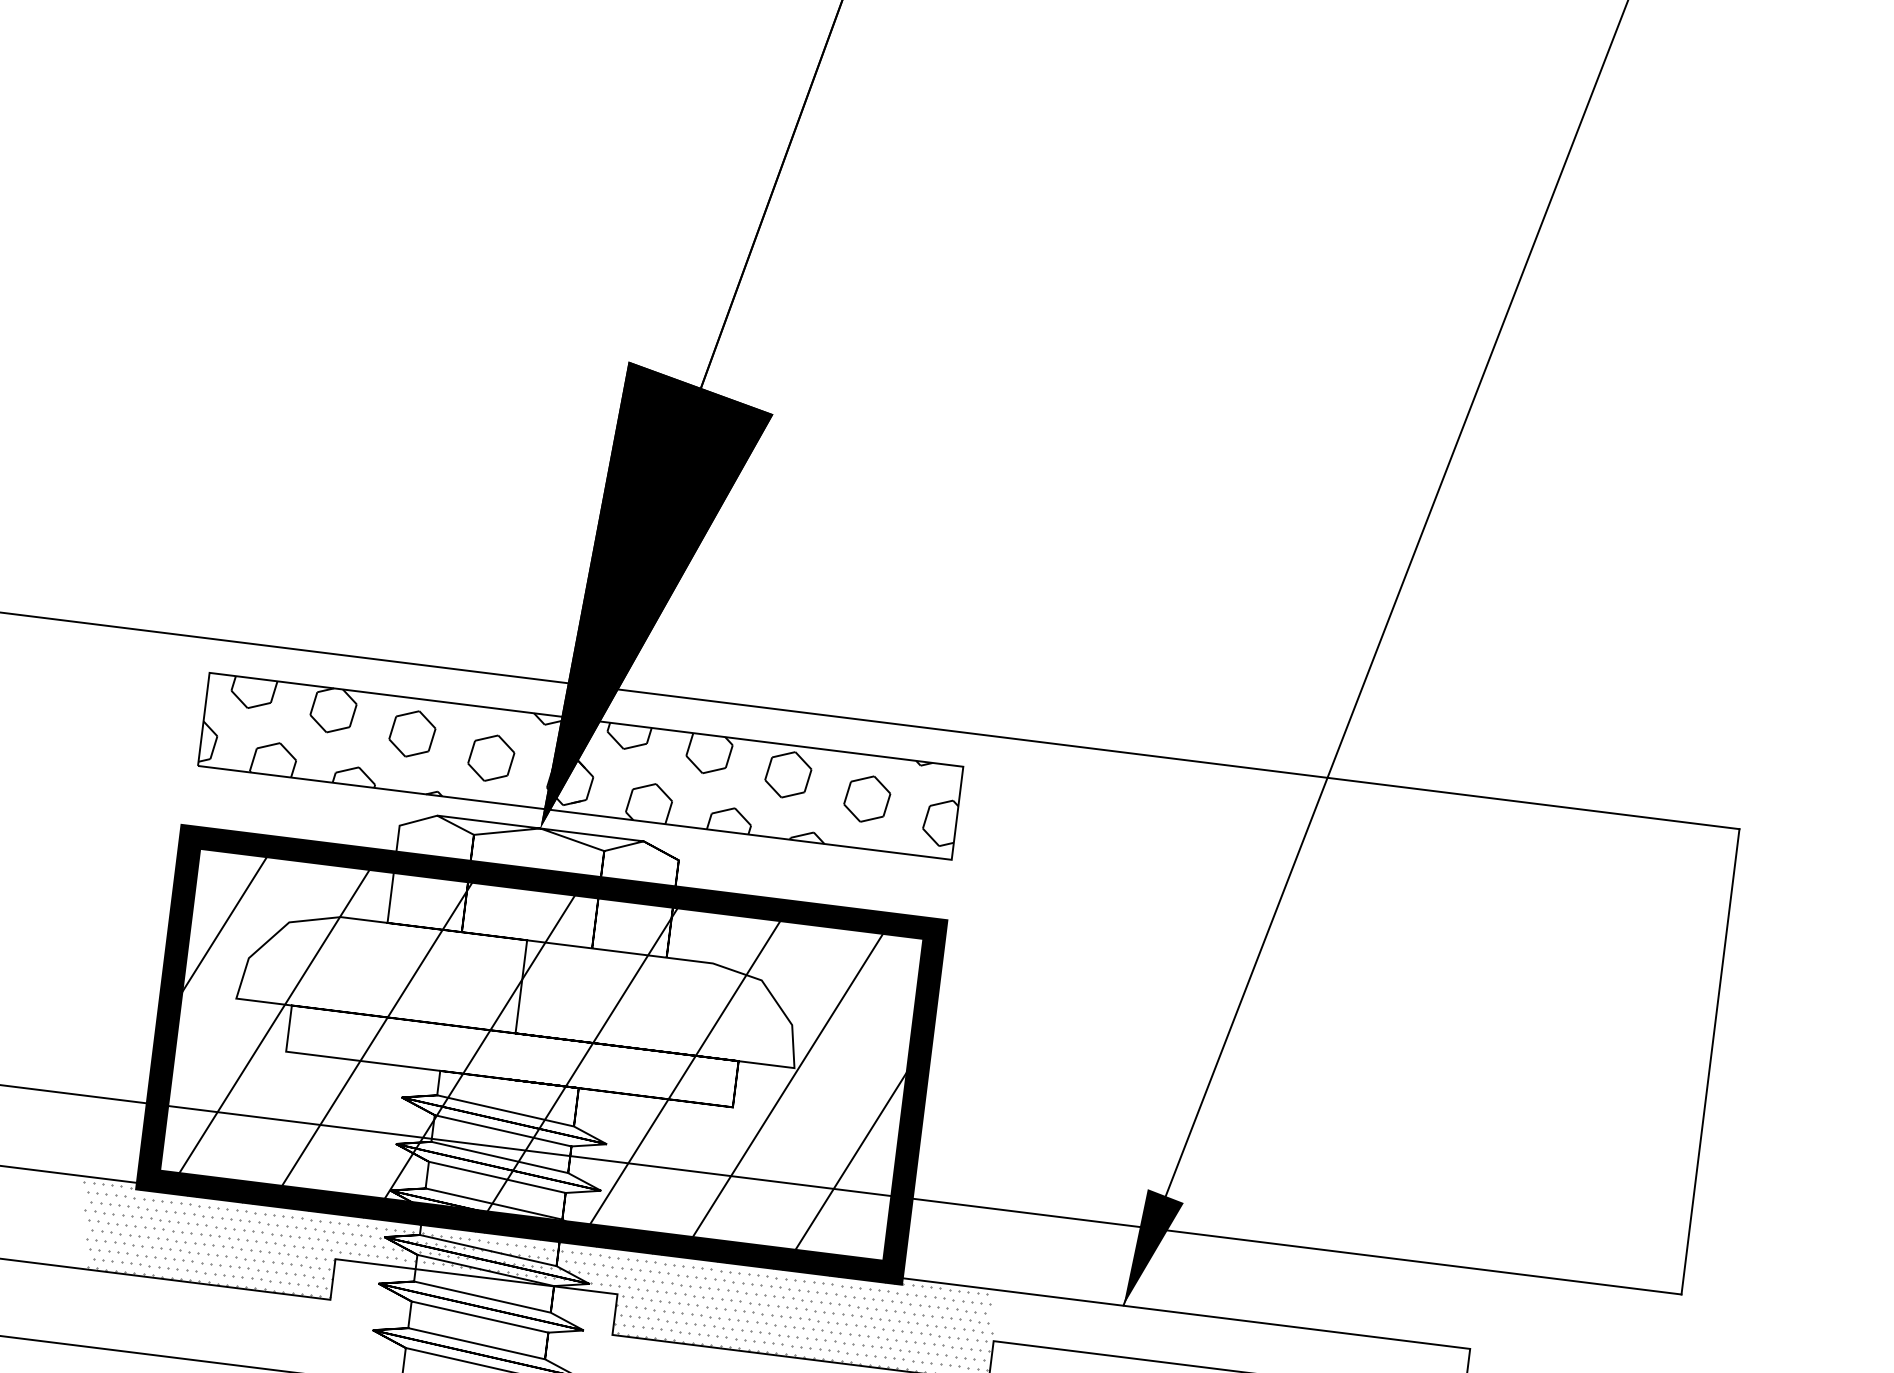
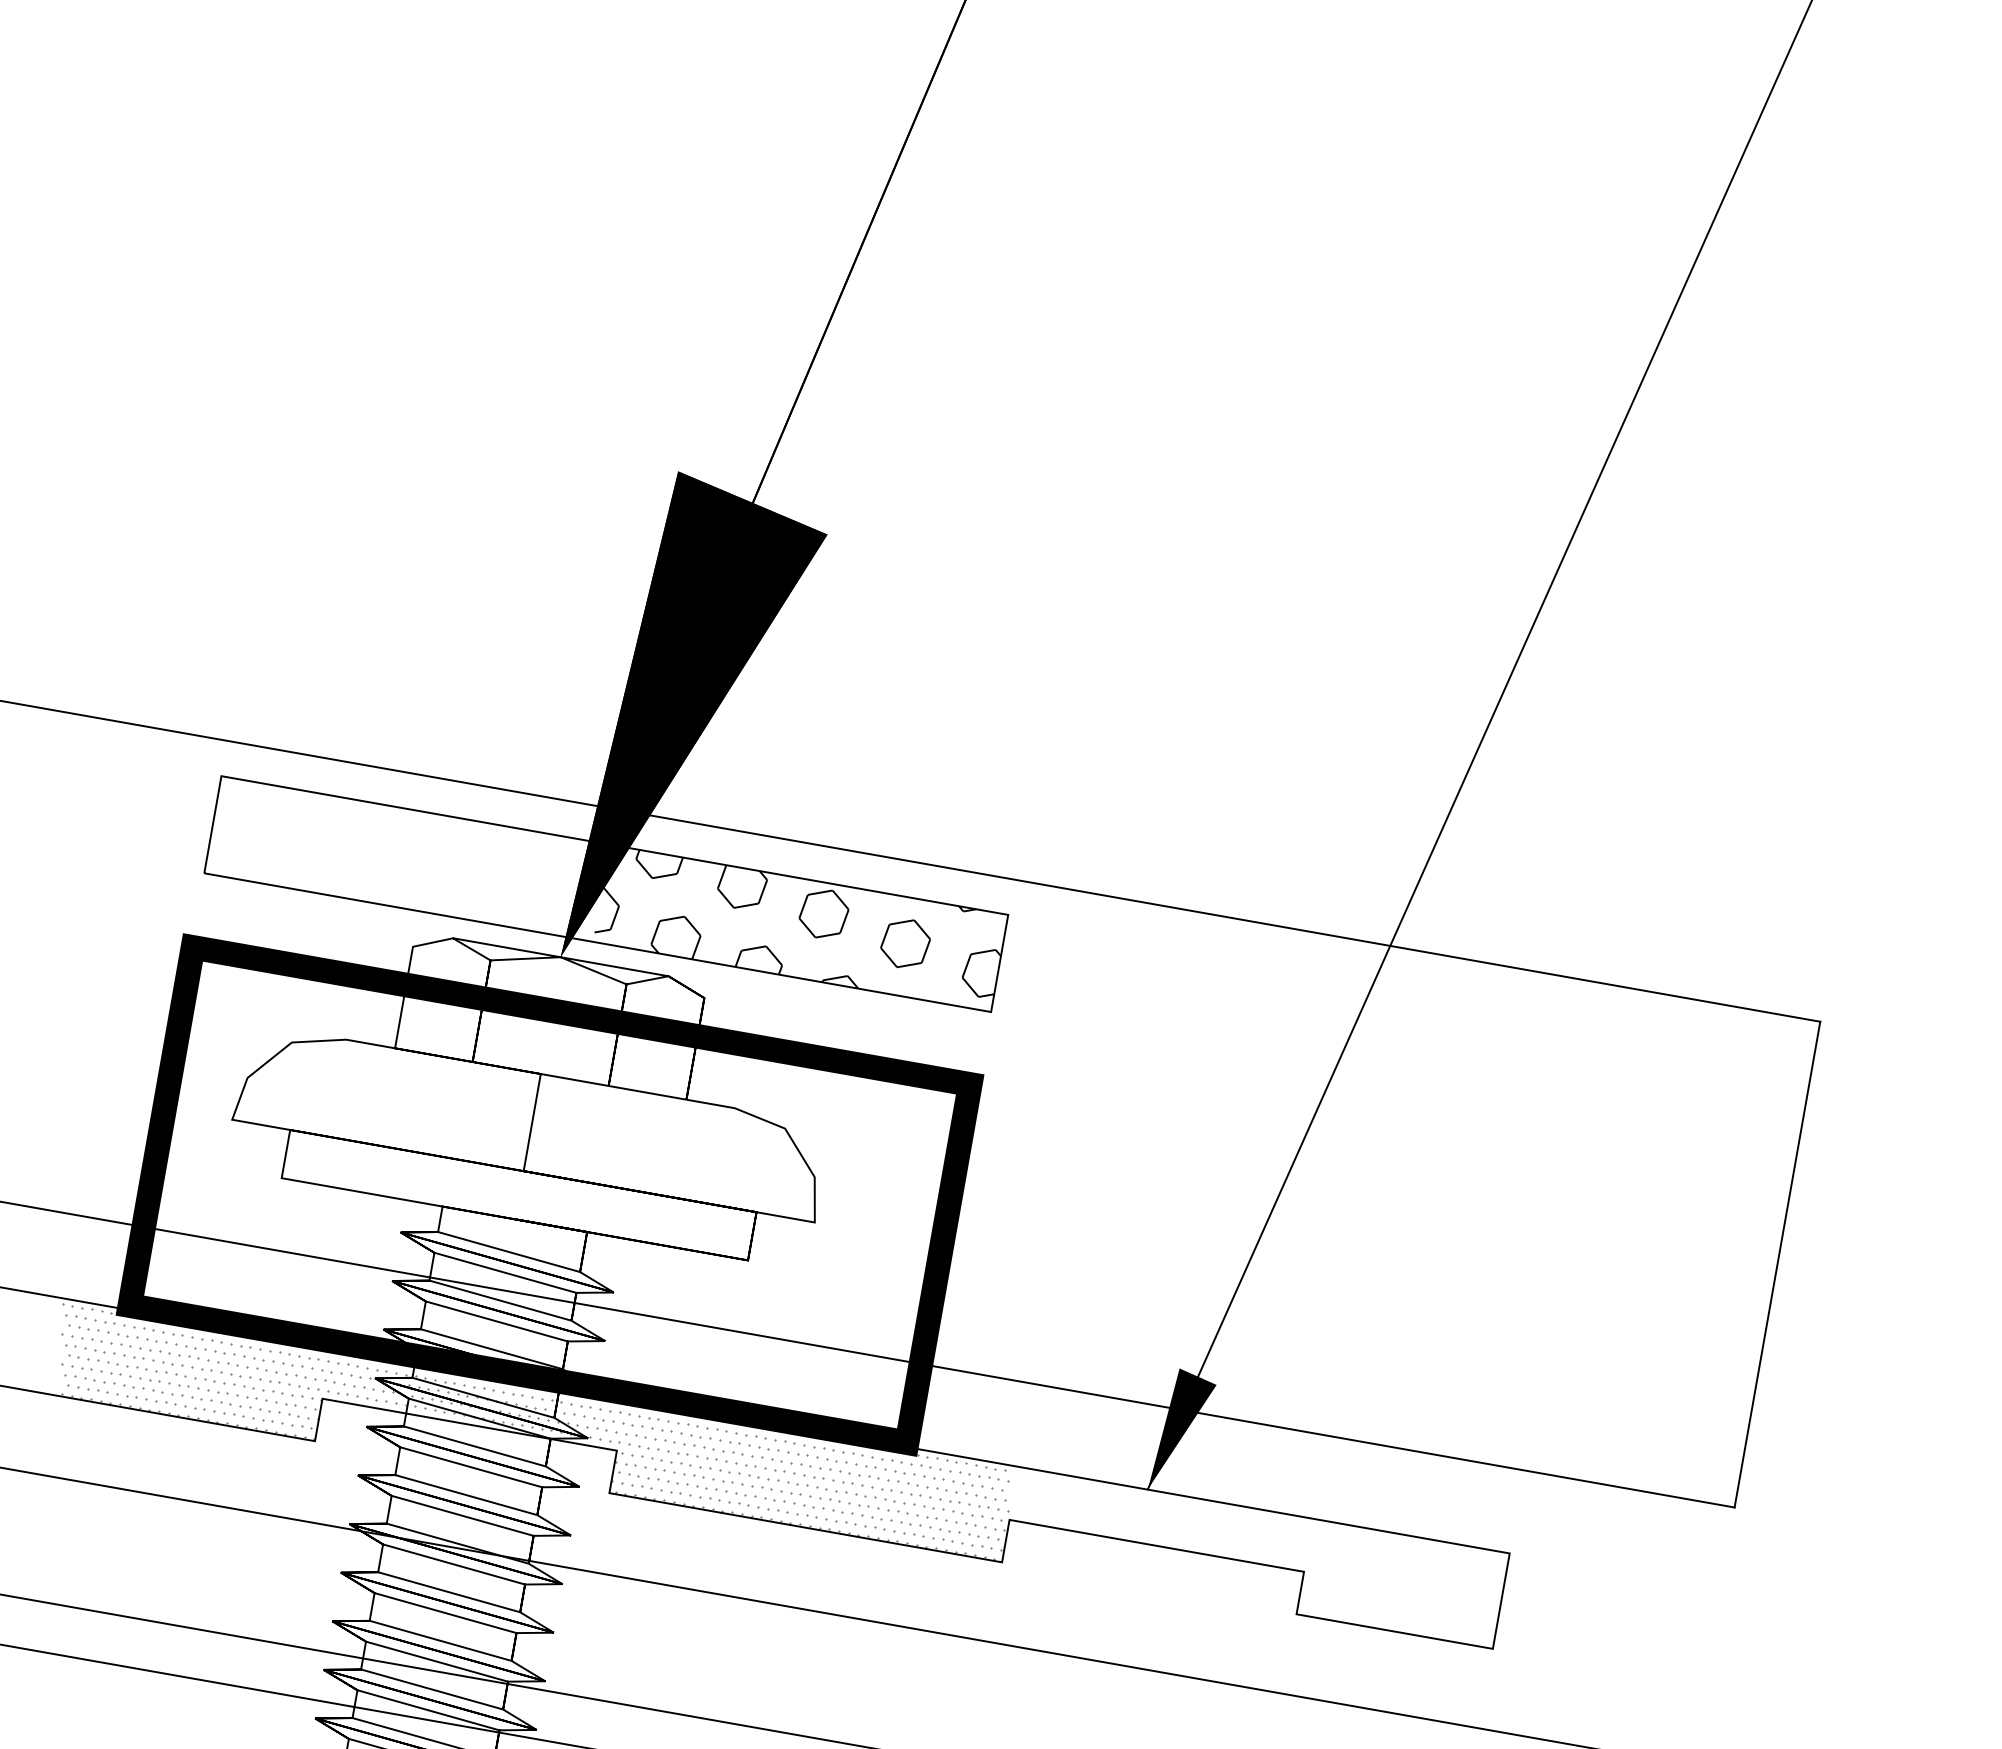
hatch: (390, 741) -> (407, 857), removed
hatch: (543, 1061) -> (551, 1202), removed

